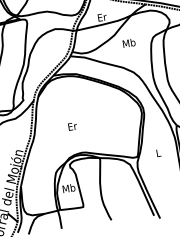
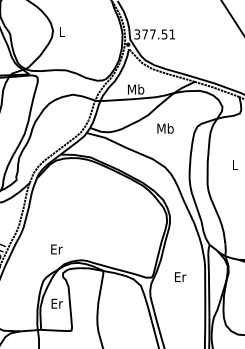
text: (102, 17) -> (136, 89), Er -> Mb
text: (72, 126) -> (56, 249), moved
text: (158, 152) -> (180, 276), L -> Er
text: (68, 188) -> (56, 303), Mb -> Er

